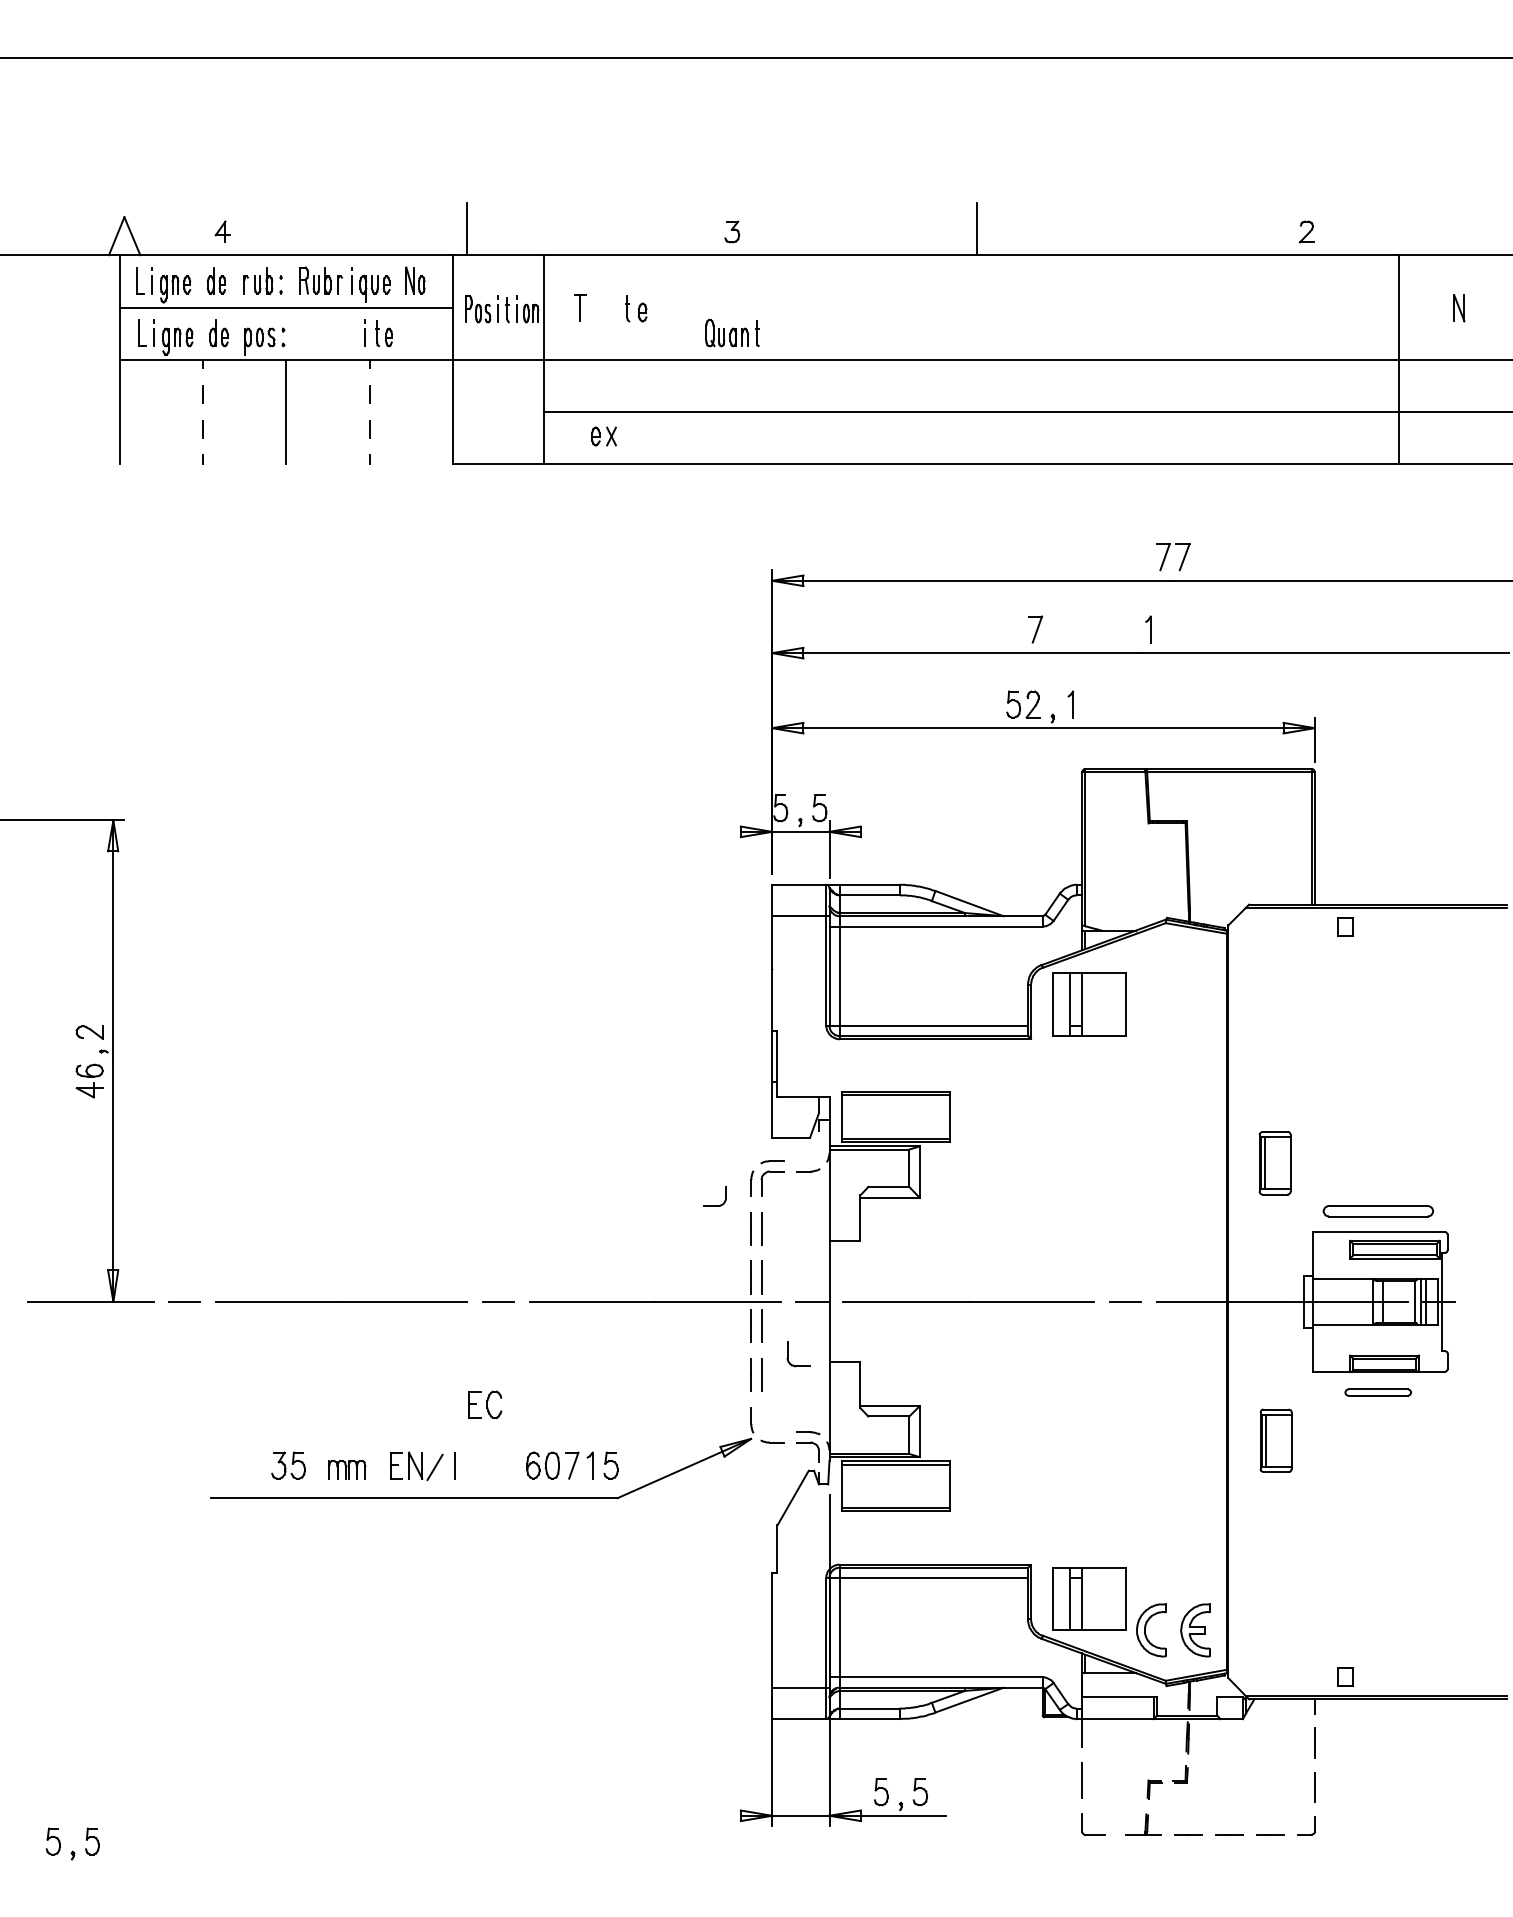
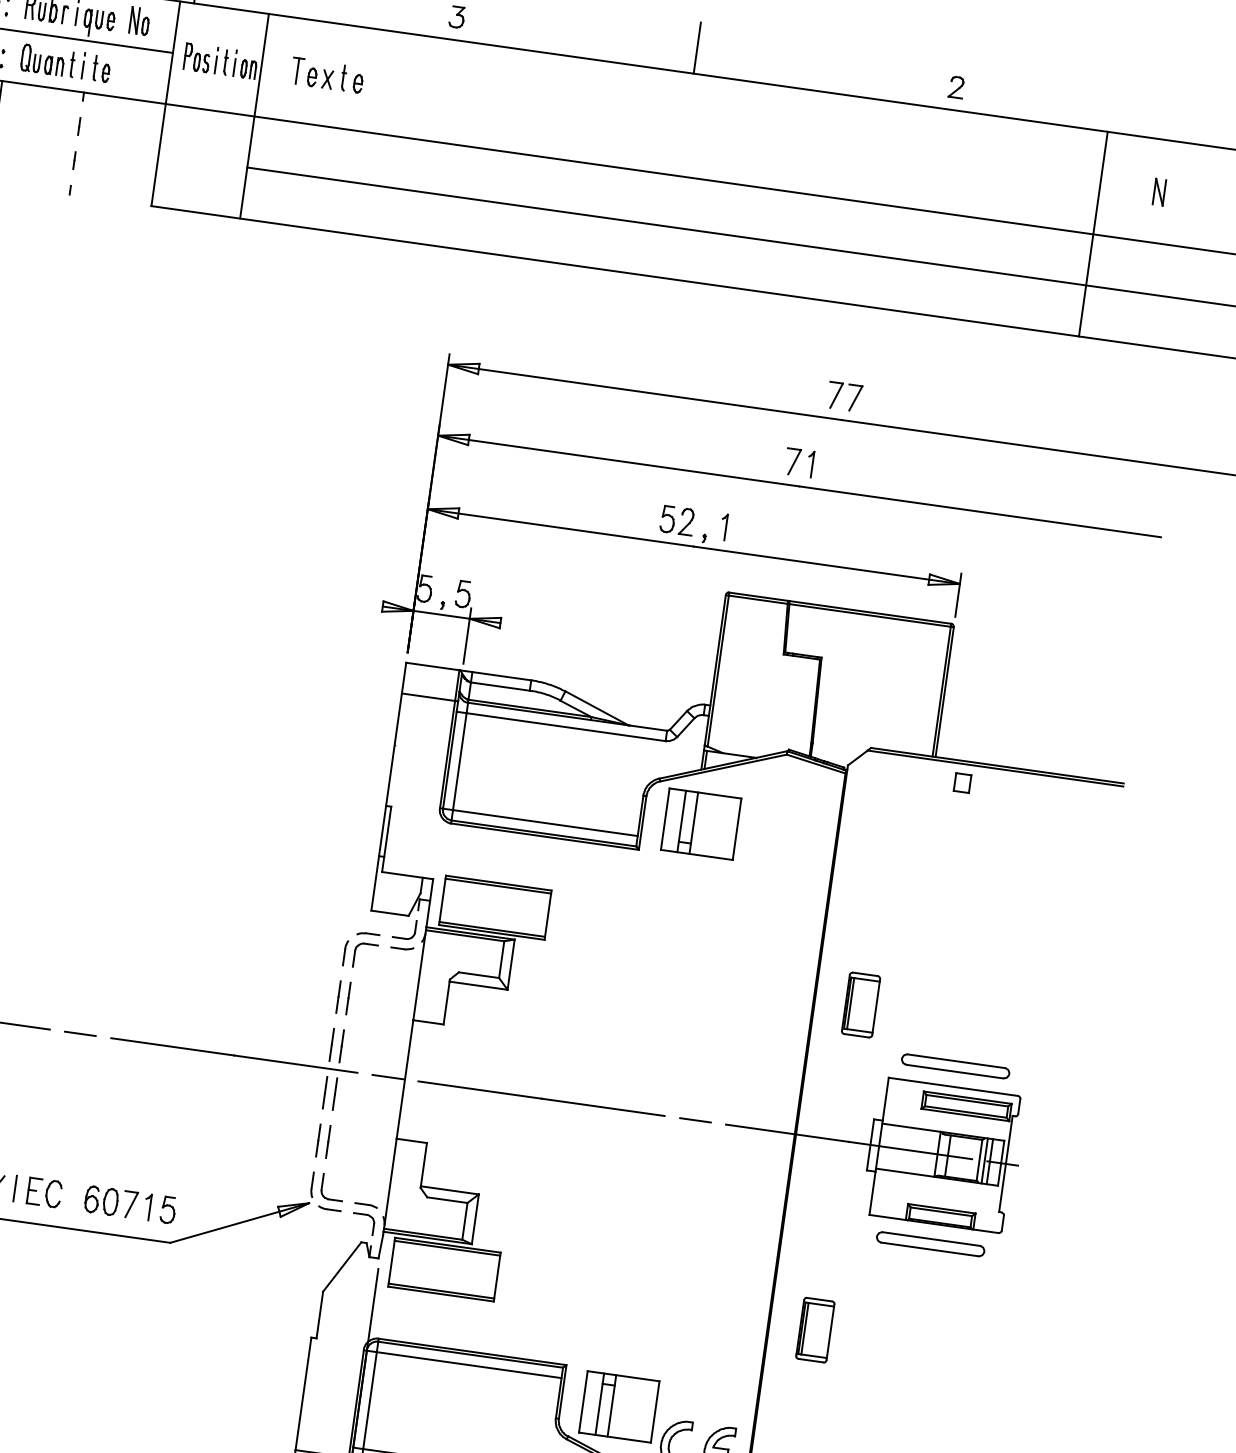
part: (1306, 231) -> (956, 86), moved
part: (732, 333) -> (48, 61), moved
part: (603, 436) -> (319, 78), moved
part: (1035, 629) -> (792, 461), moved
part: (714, 1205) -> (402, 937), moved
part: (788, 1354) -> (322, 1186), moved
part: (1377, 1392) -> (929, 1243), size x1.67
part: (485, 1404) -> (45, 1192), moved
part: (1275, 1440) -> (814, 1329), moved

